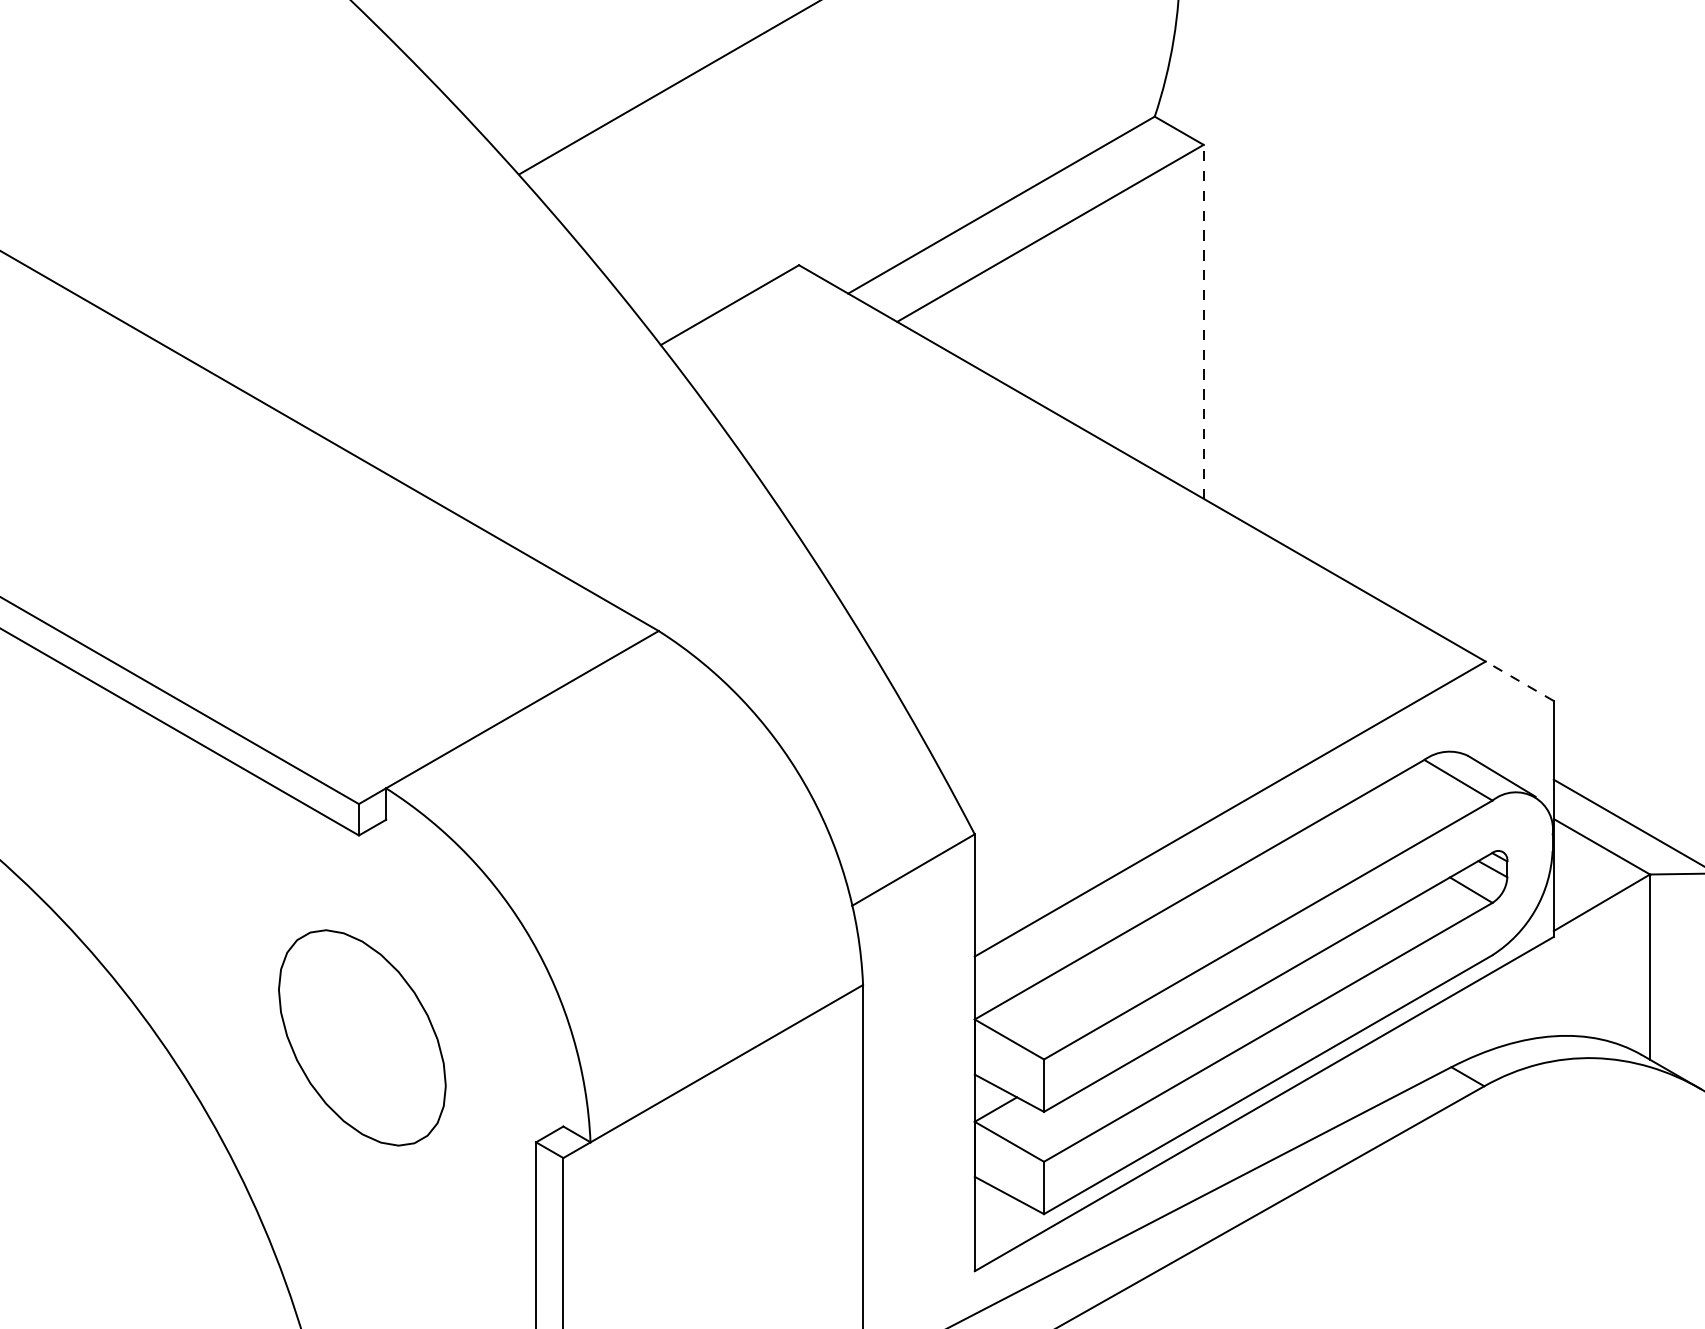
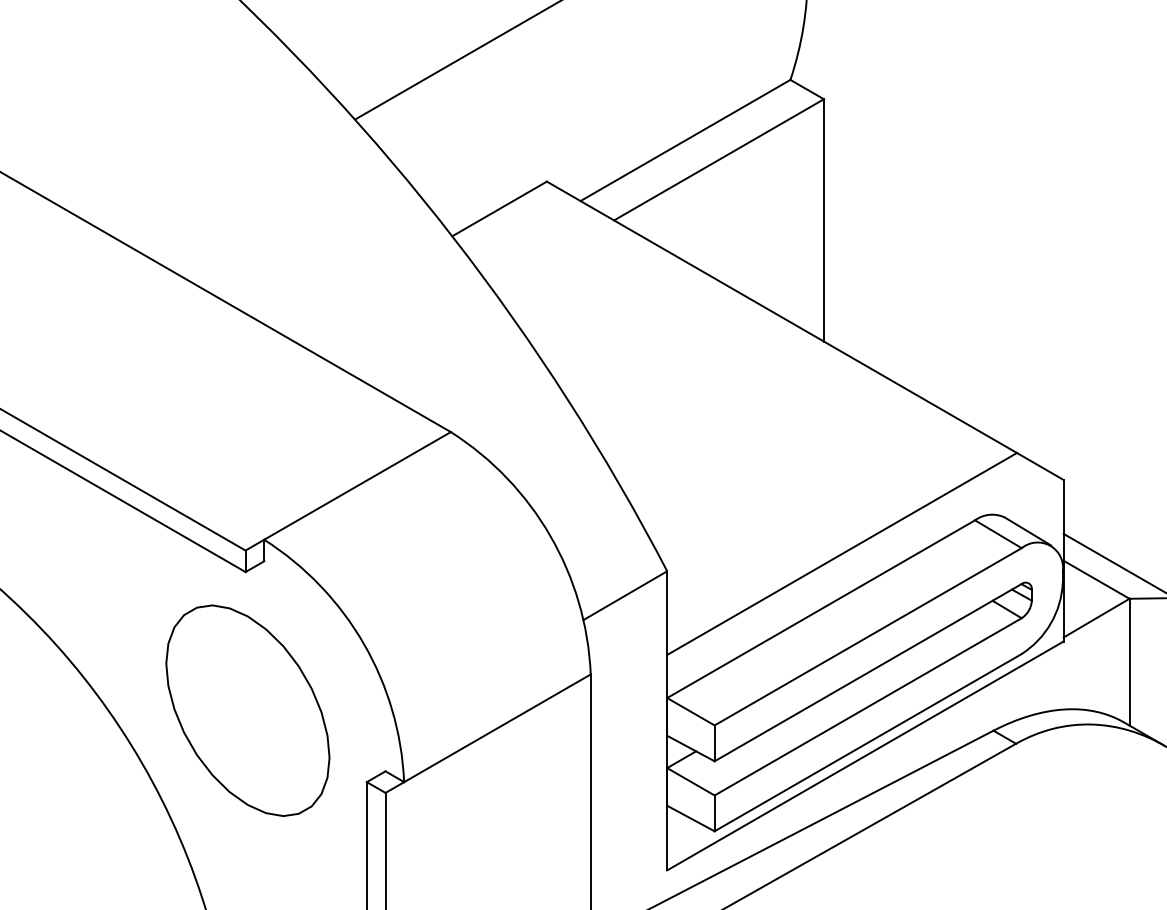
line: (1203, 320) -> (823, 219), dashed -> solid
line: (1519, 681) -> (1040, 466), dashed -> solid
part: (361, 1037) -> (247, 710), size x1.43

